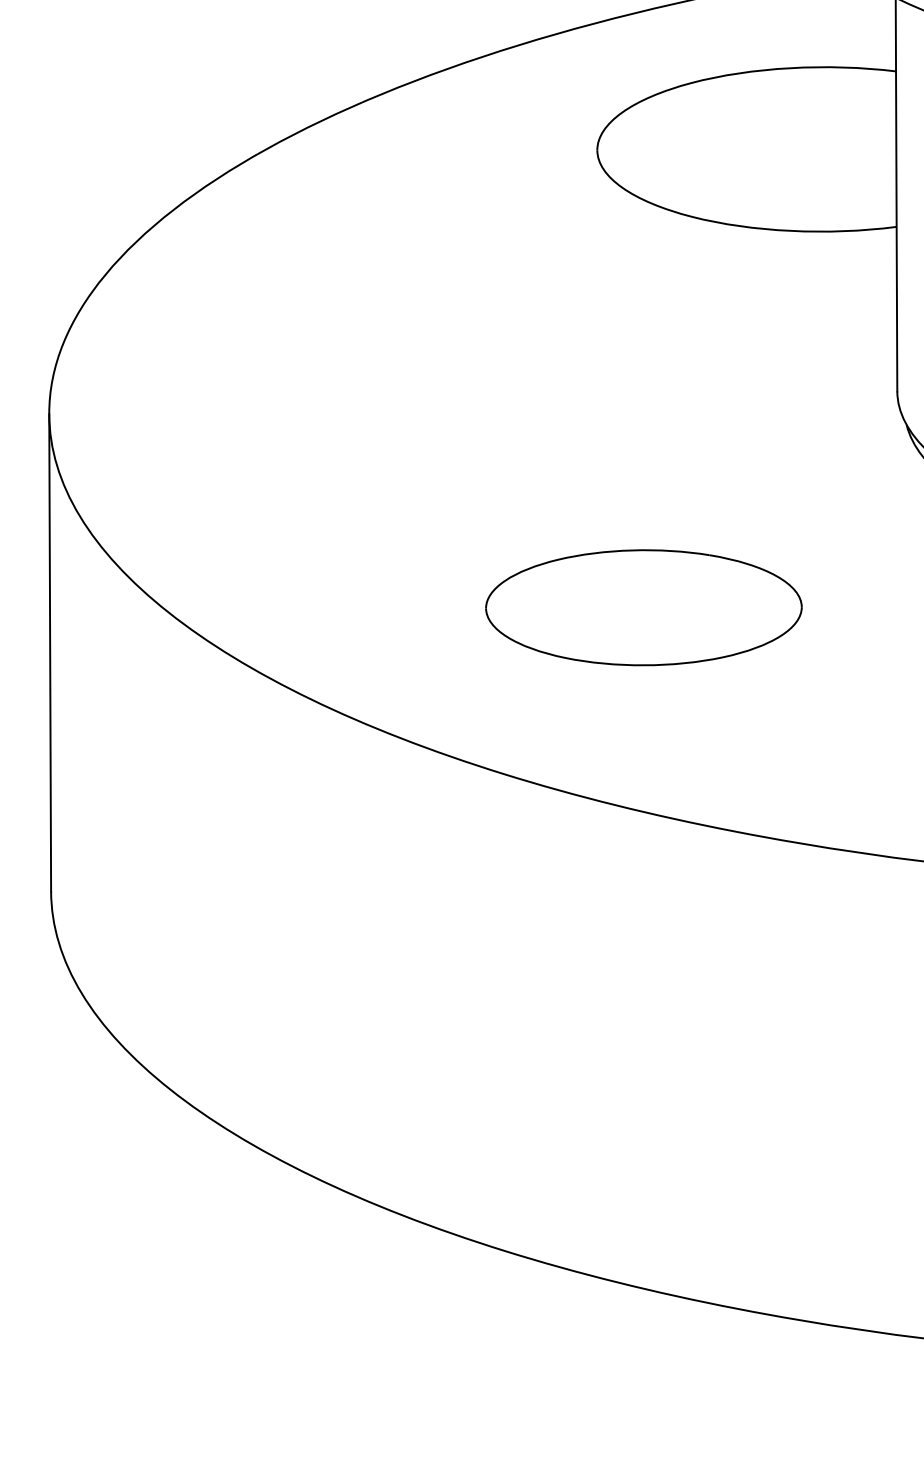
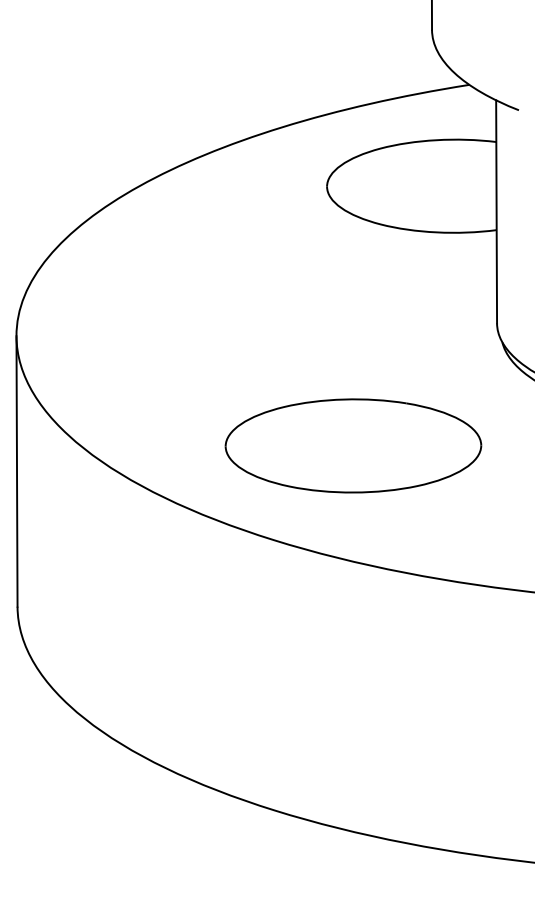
part: (643, 606) -> (353, 445), size x1.43

